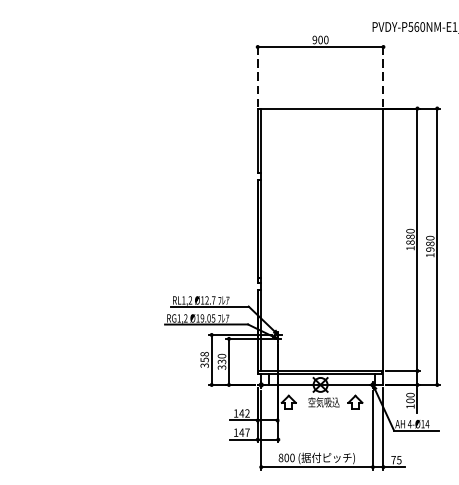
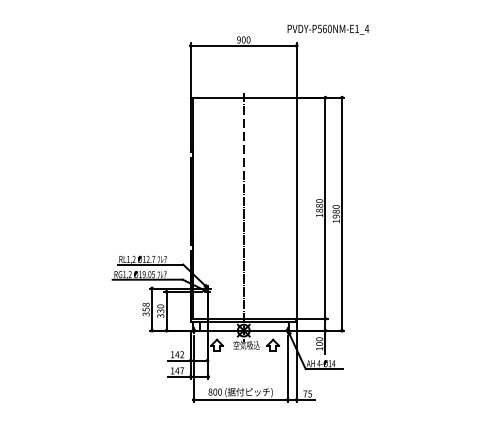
line: (257, 75) -> (190, 69), dashed -> solid
line: (383, 75) -> (296, 69), dashed -> solid
line: (320, 250) -> (243, 217), added

